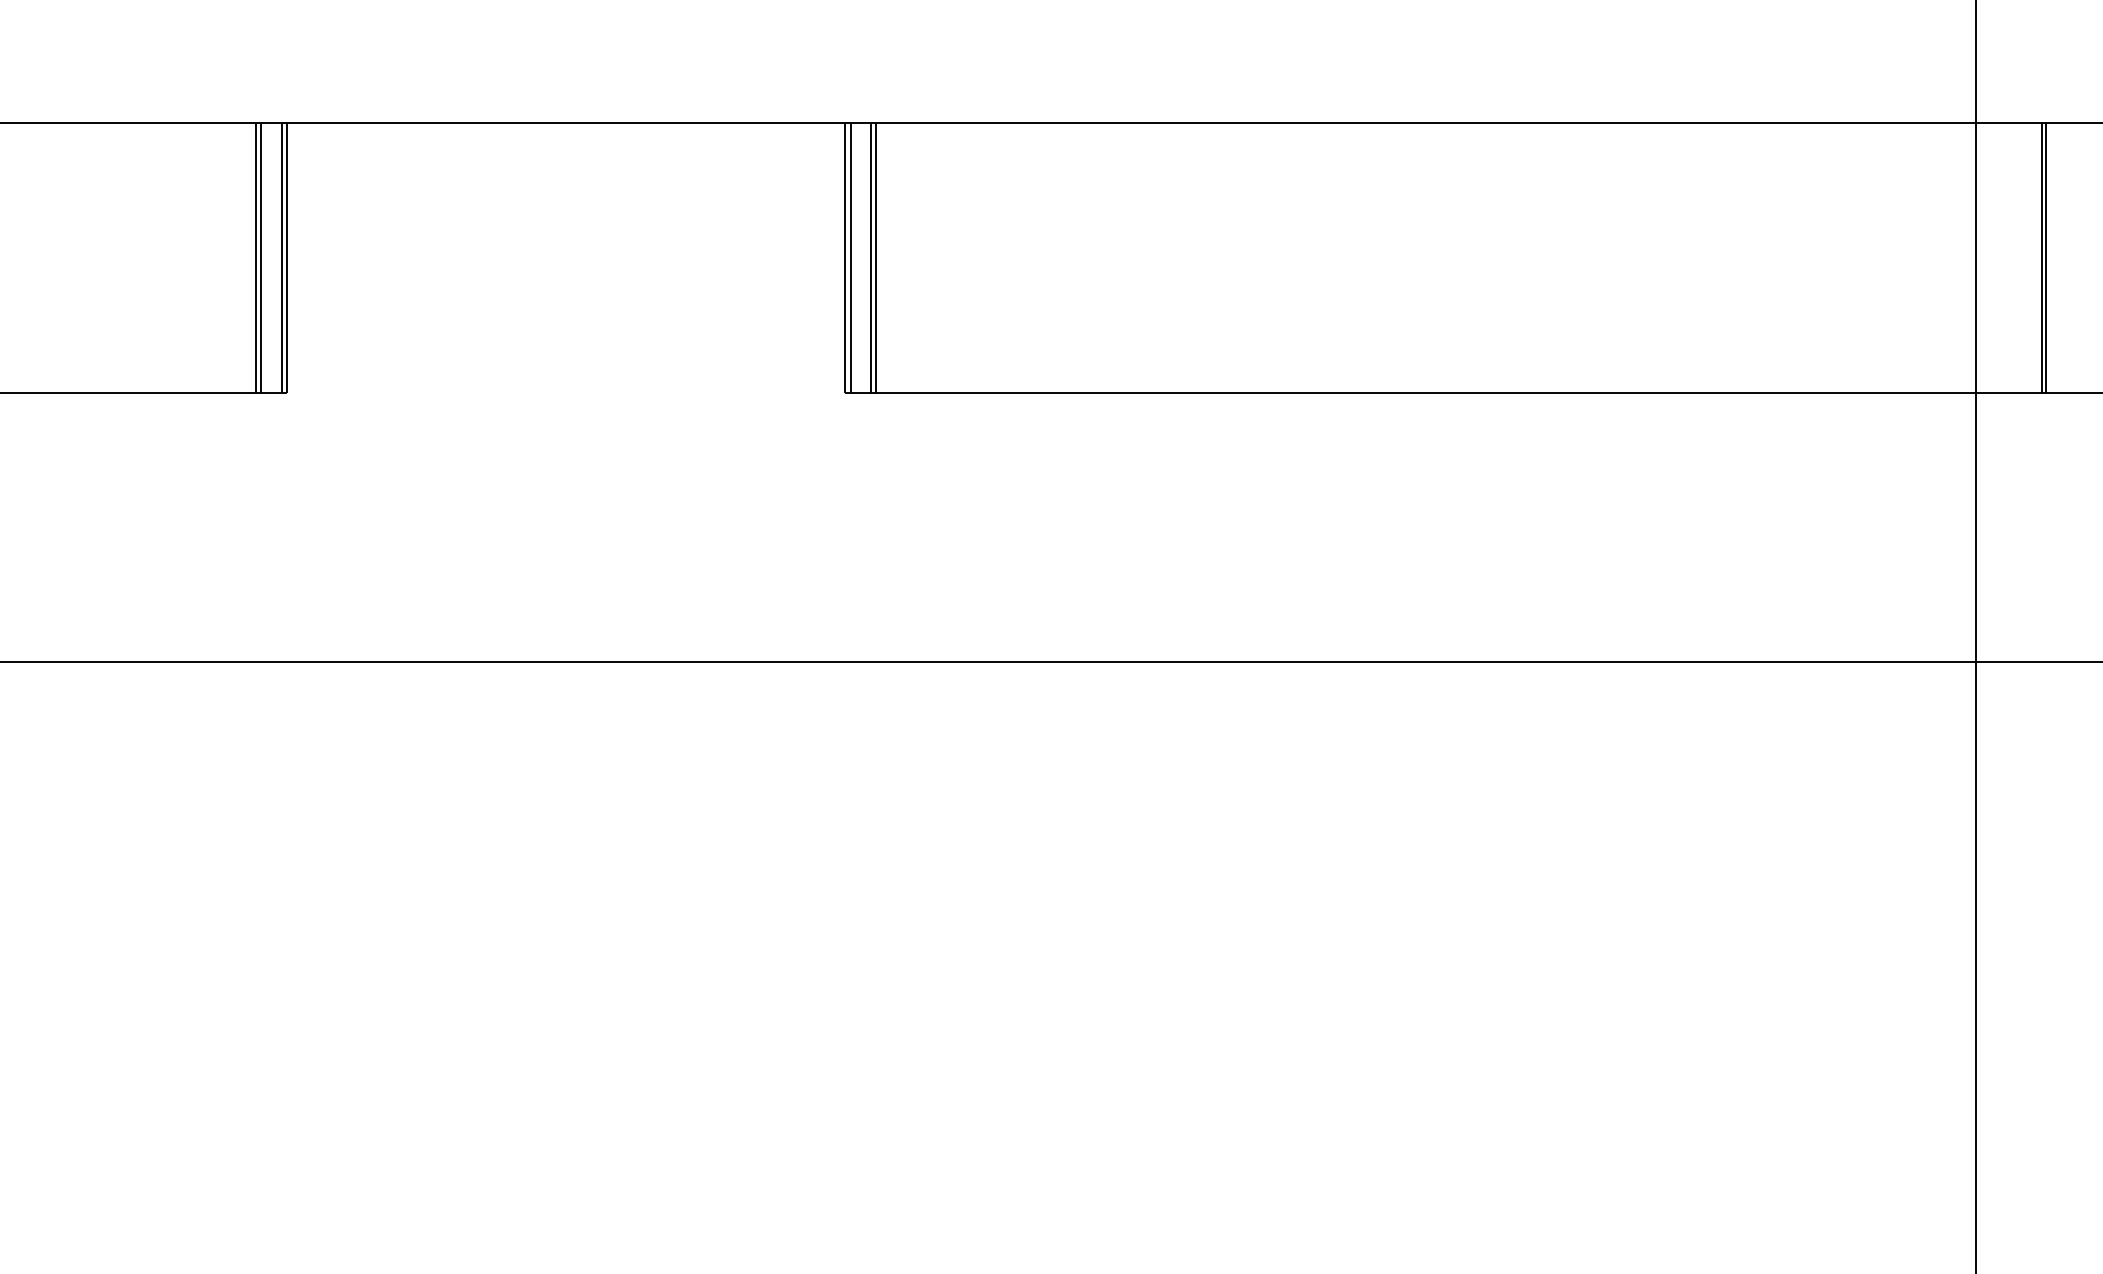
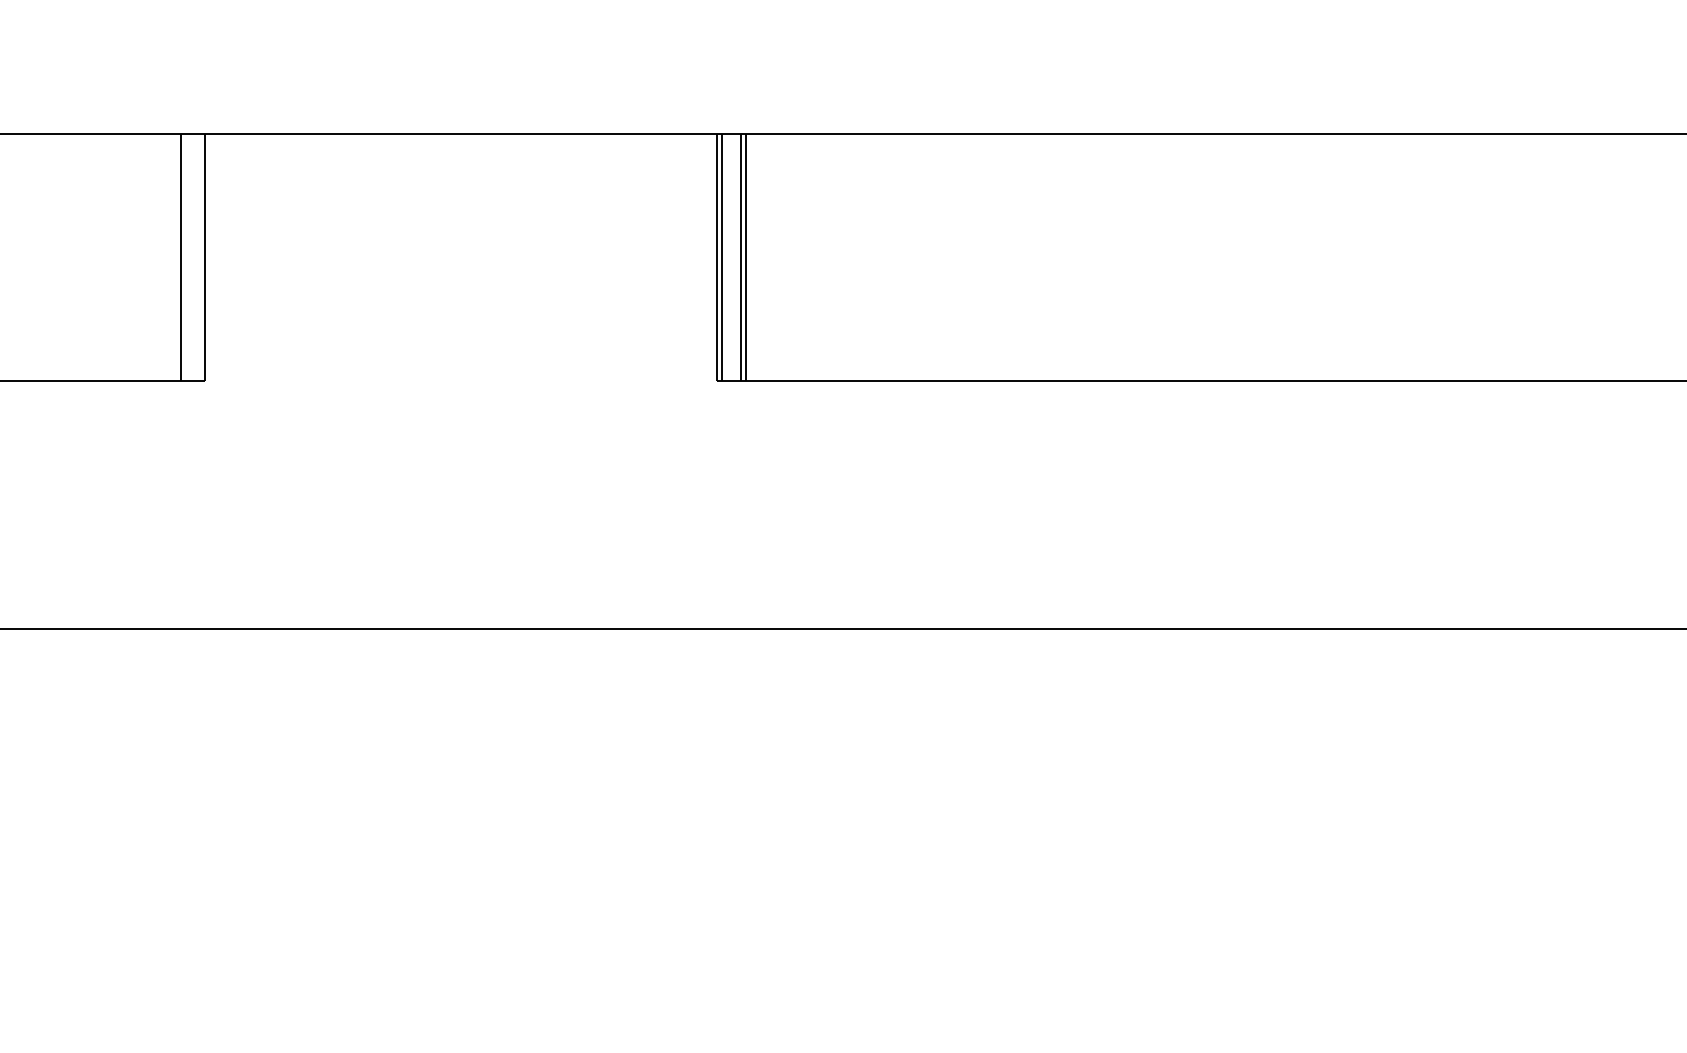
line: (255, 257) -> (175, 257), removed
line: (281, 257) -> (199, 257), removed

